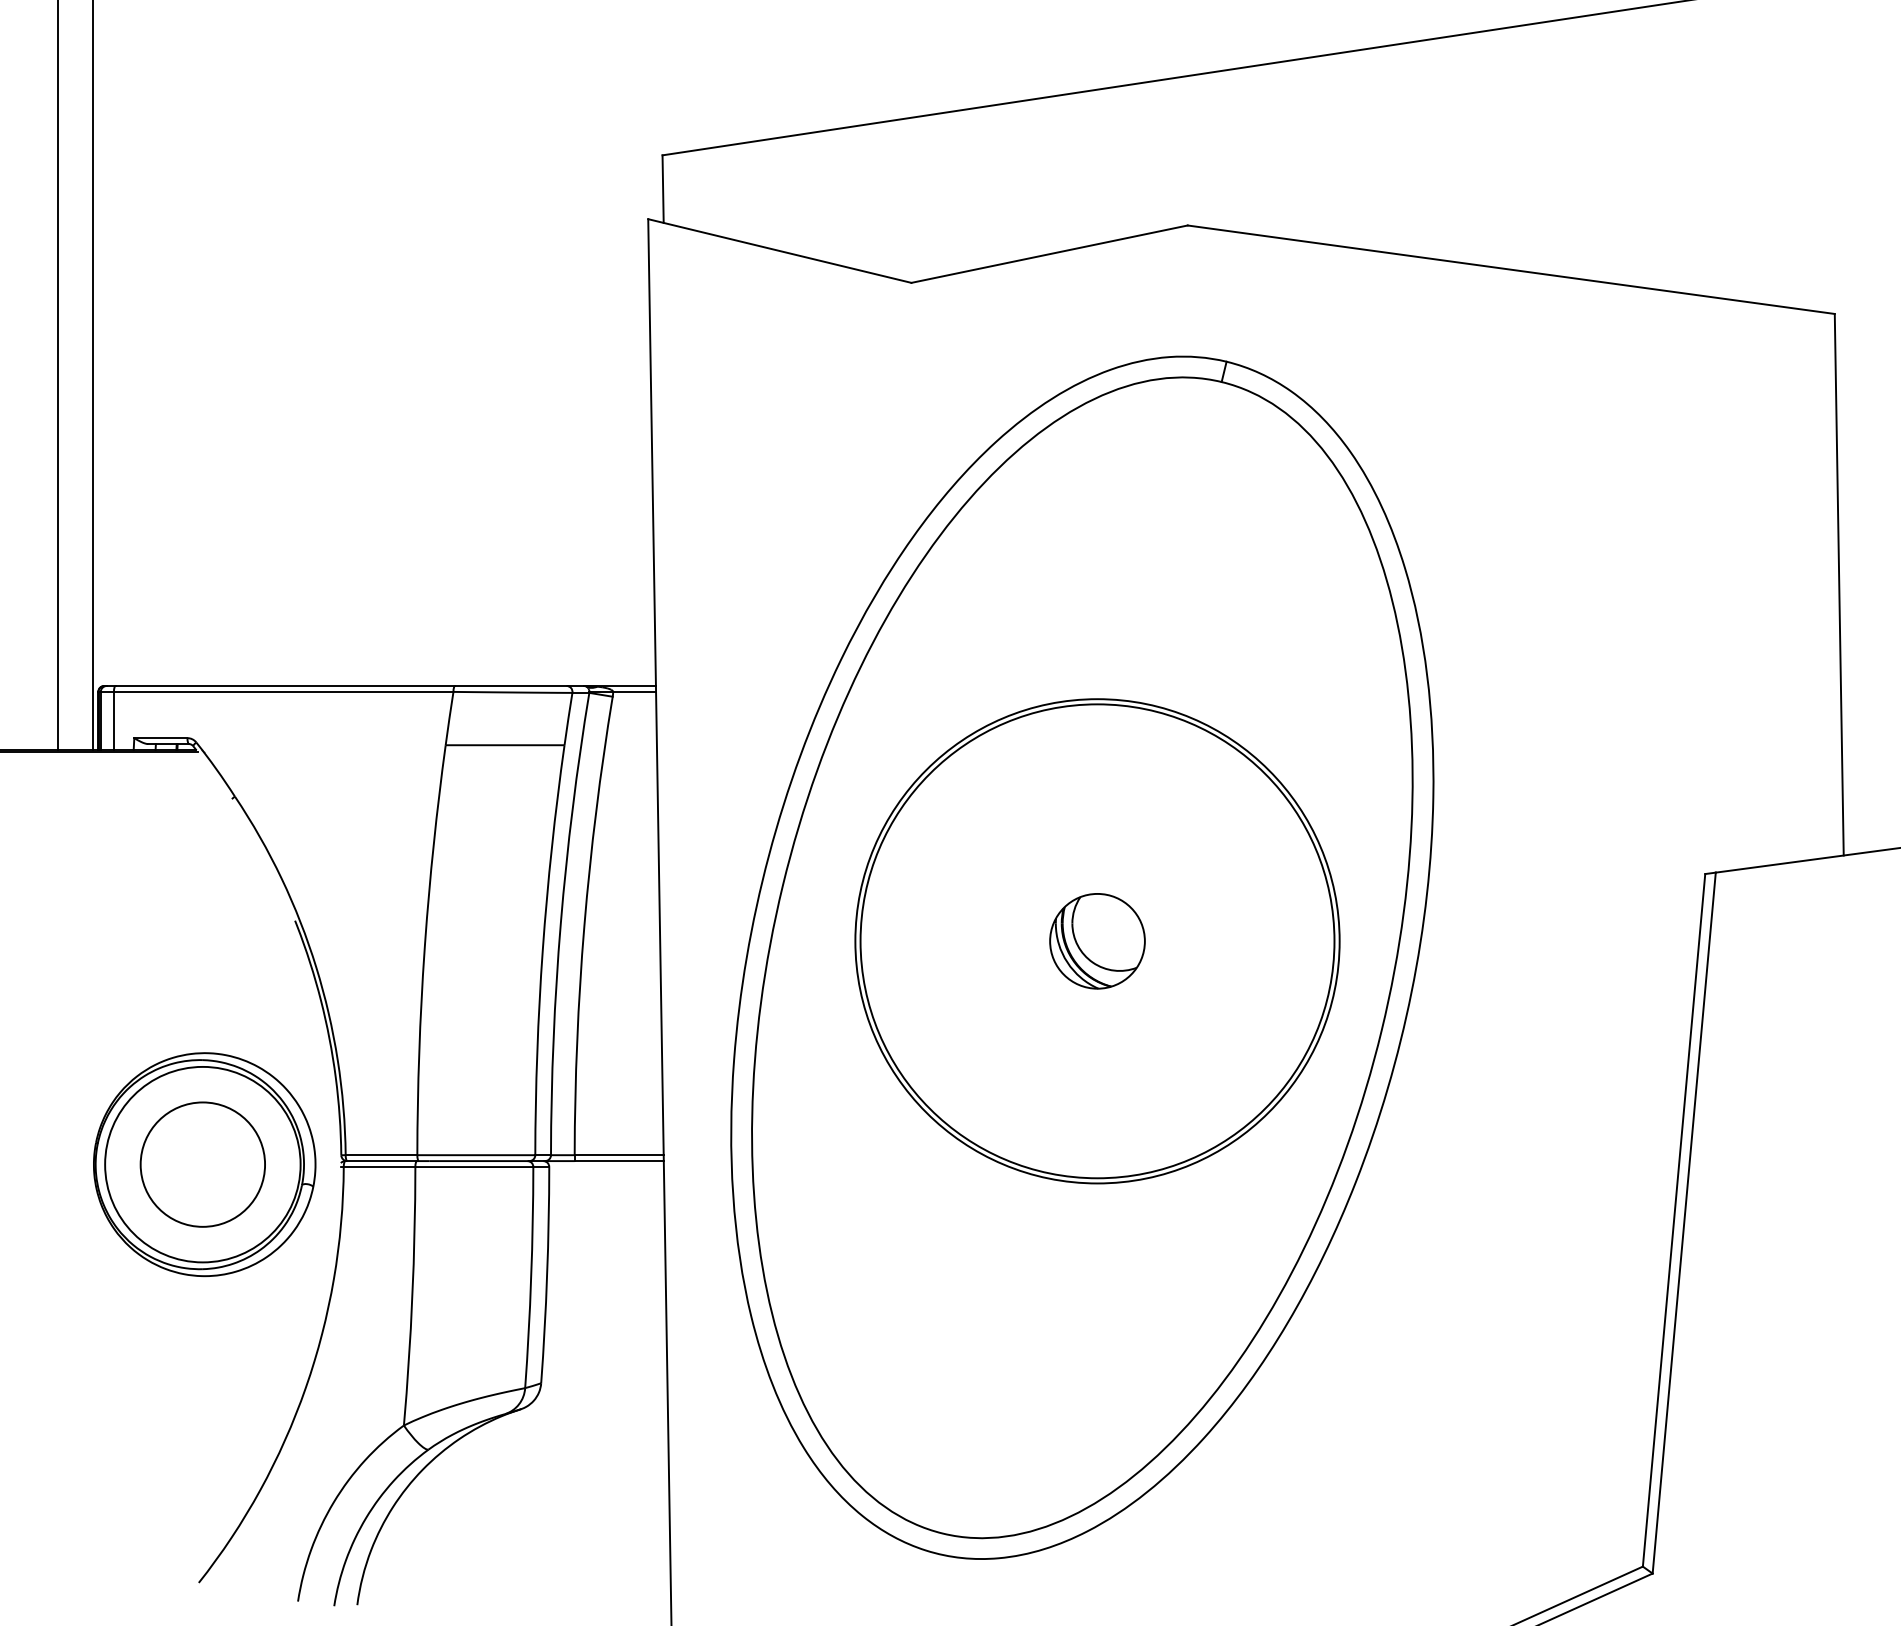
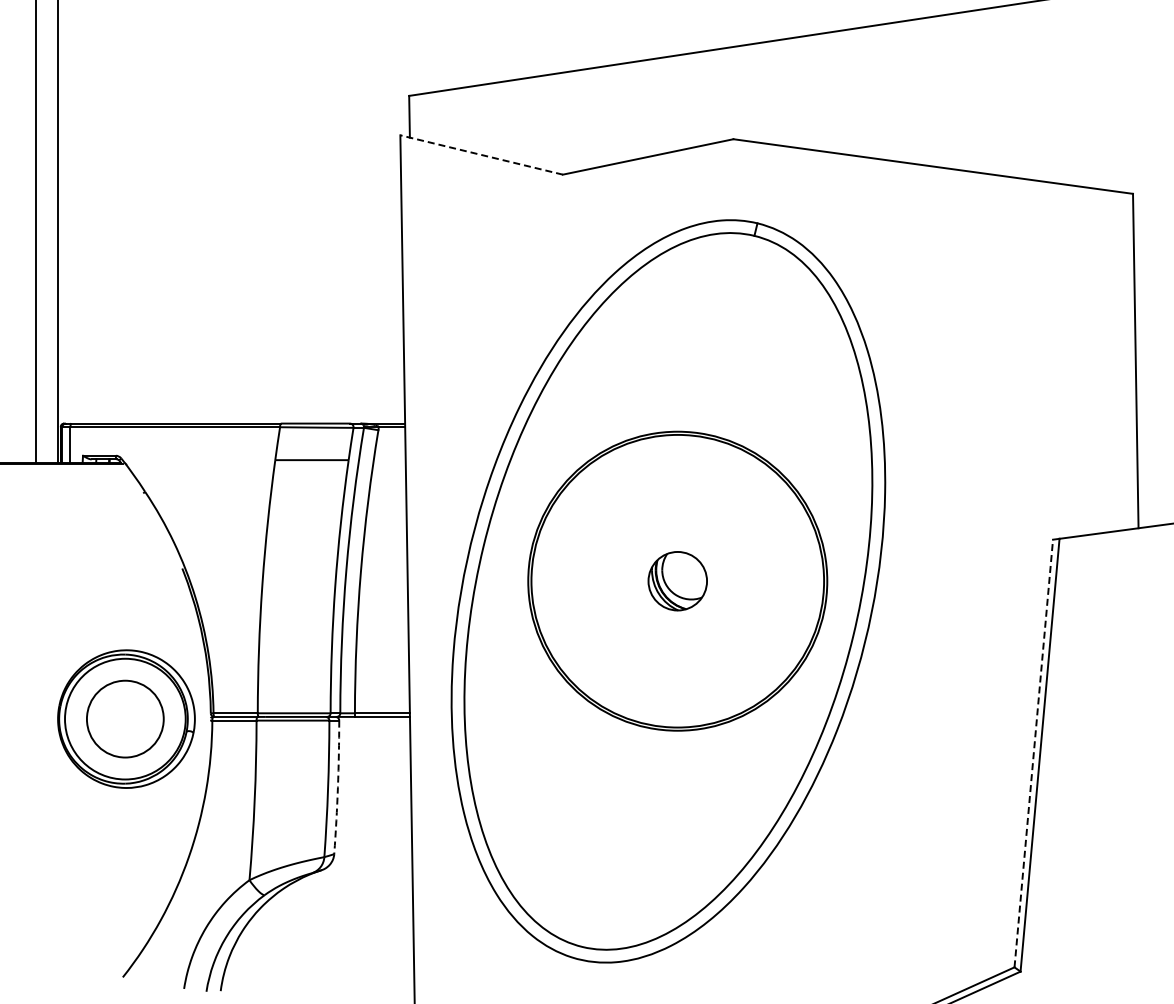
line: (779, 251) -> (481, 155), solid -> dashed
line: (1673, 1220) -> (1033, 753), solid -> dashed
arc: (546, 1275) -> (337, 787), solid -> dashed

